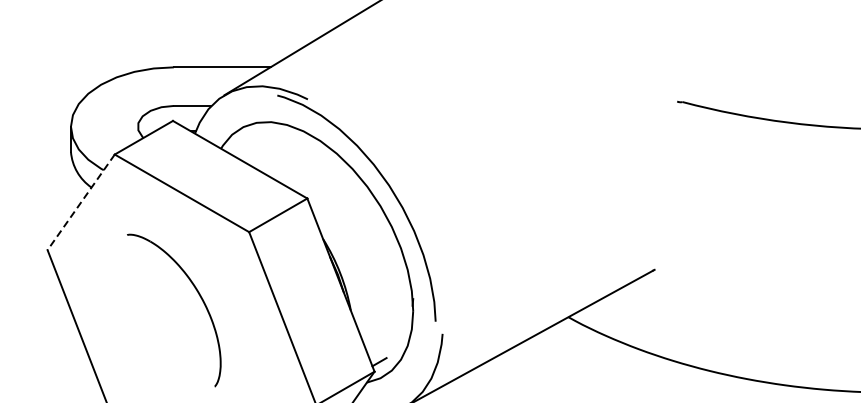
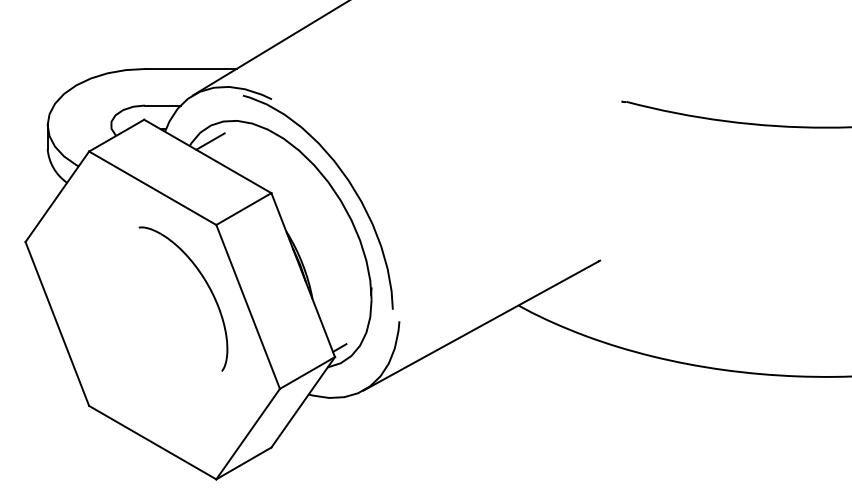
line: (243, 143) -> (210, 141), added
line: (81, 203) -> (57, 197), dashed -> solid
part: (199, 297) -> (207, 286), moved

